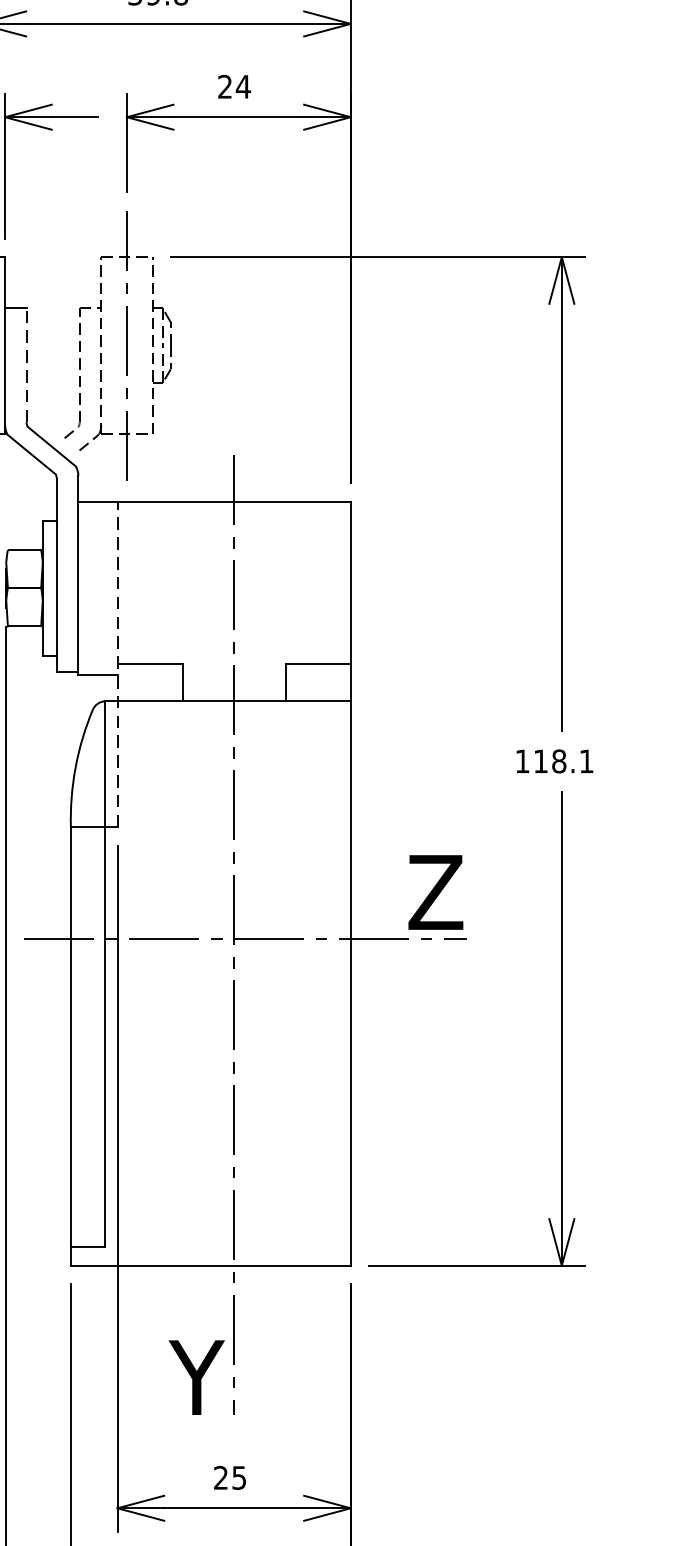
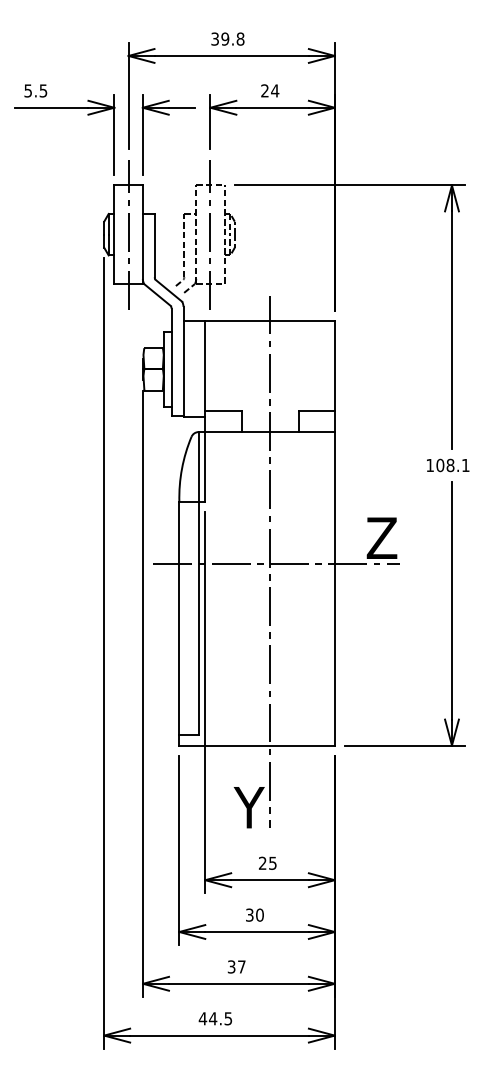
line: (26, 365) -> (154, 245), dashed -> solid
line: (117, 664) -> (205, 411), dashed -> solid
text: (541, 761) -> (440, 465), 118.1 -> 108.1

